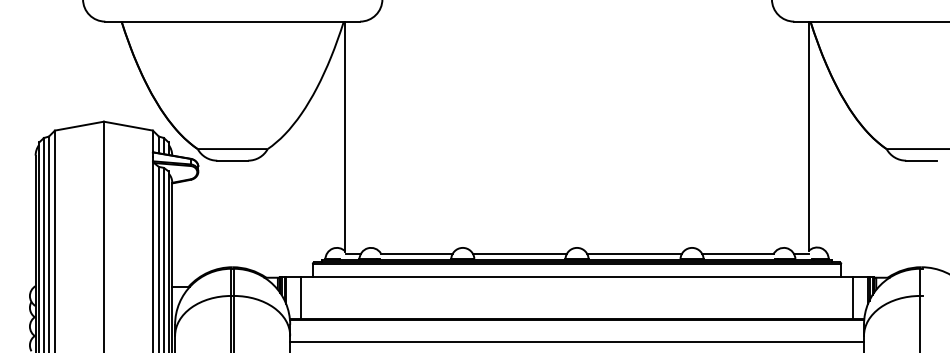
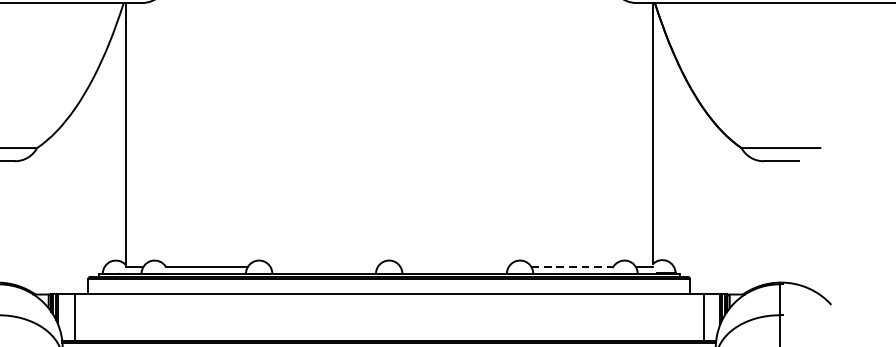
line: (519, 253) -> (323, 266), removed
line: (634, 253) -> (454, 266), removed
line: (737, 253) -> (571, 266), solid -> dashed

